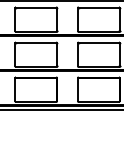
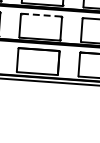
line: (35, 42) -> (40, 14), solid -> dashed

